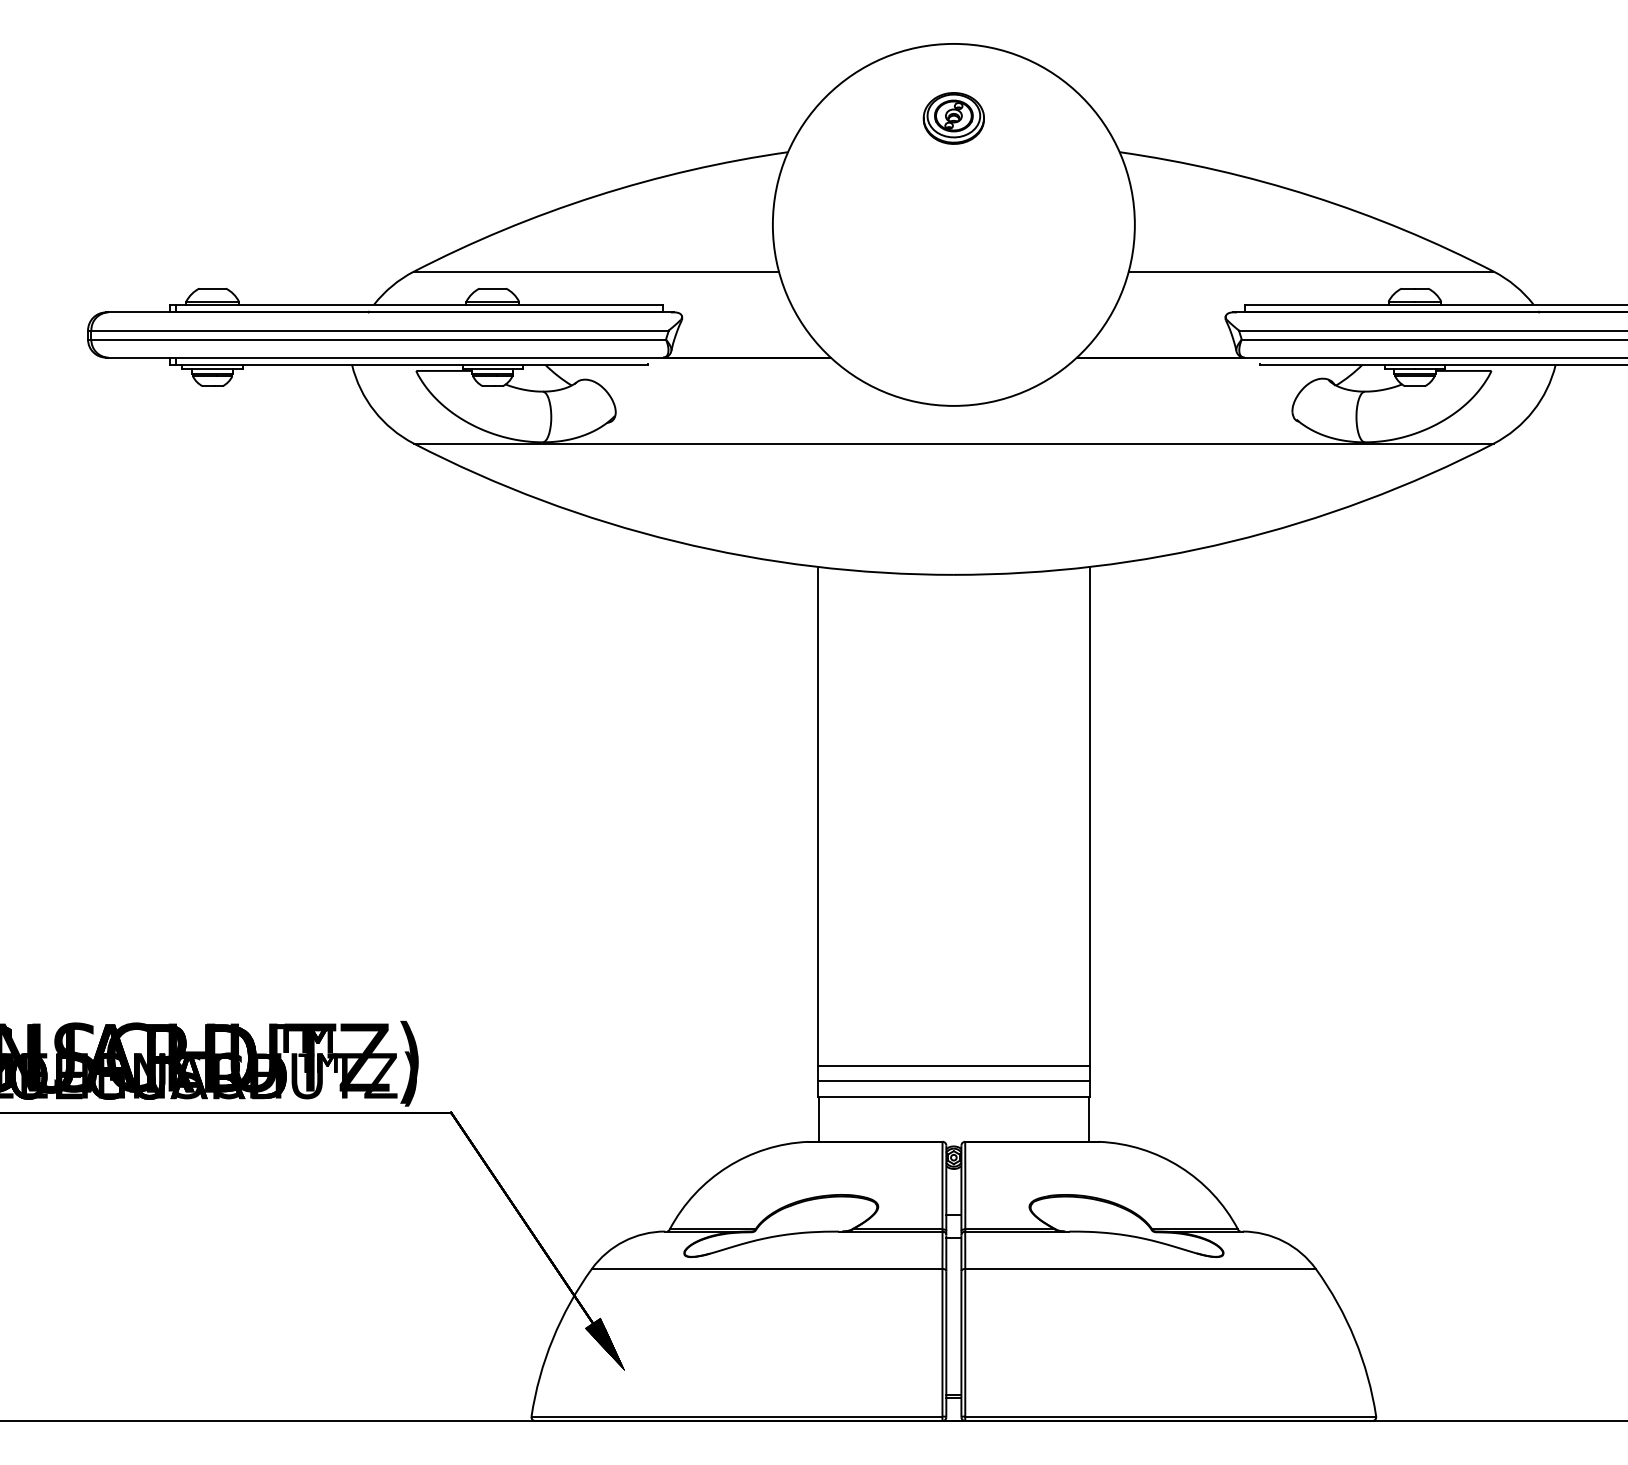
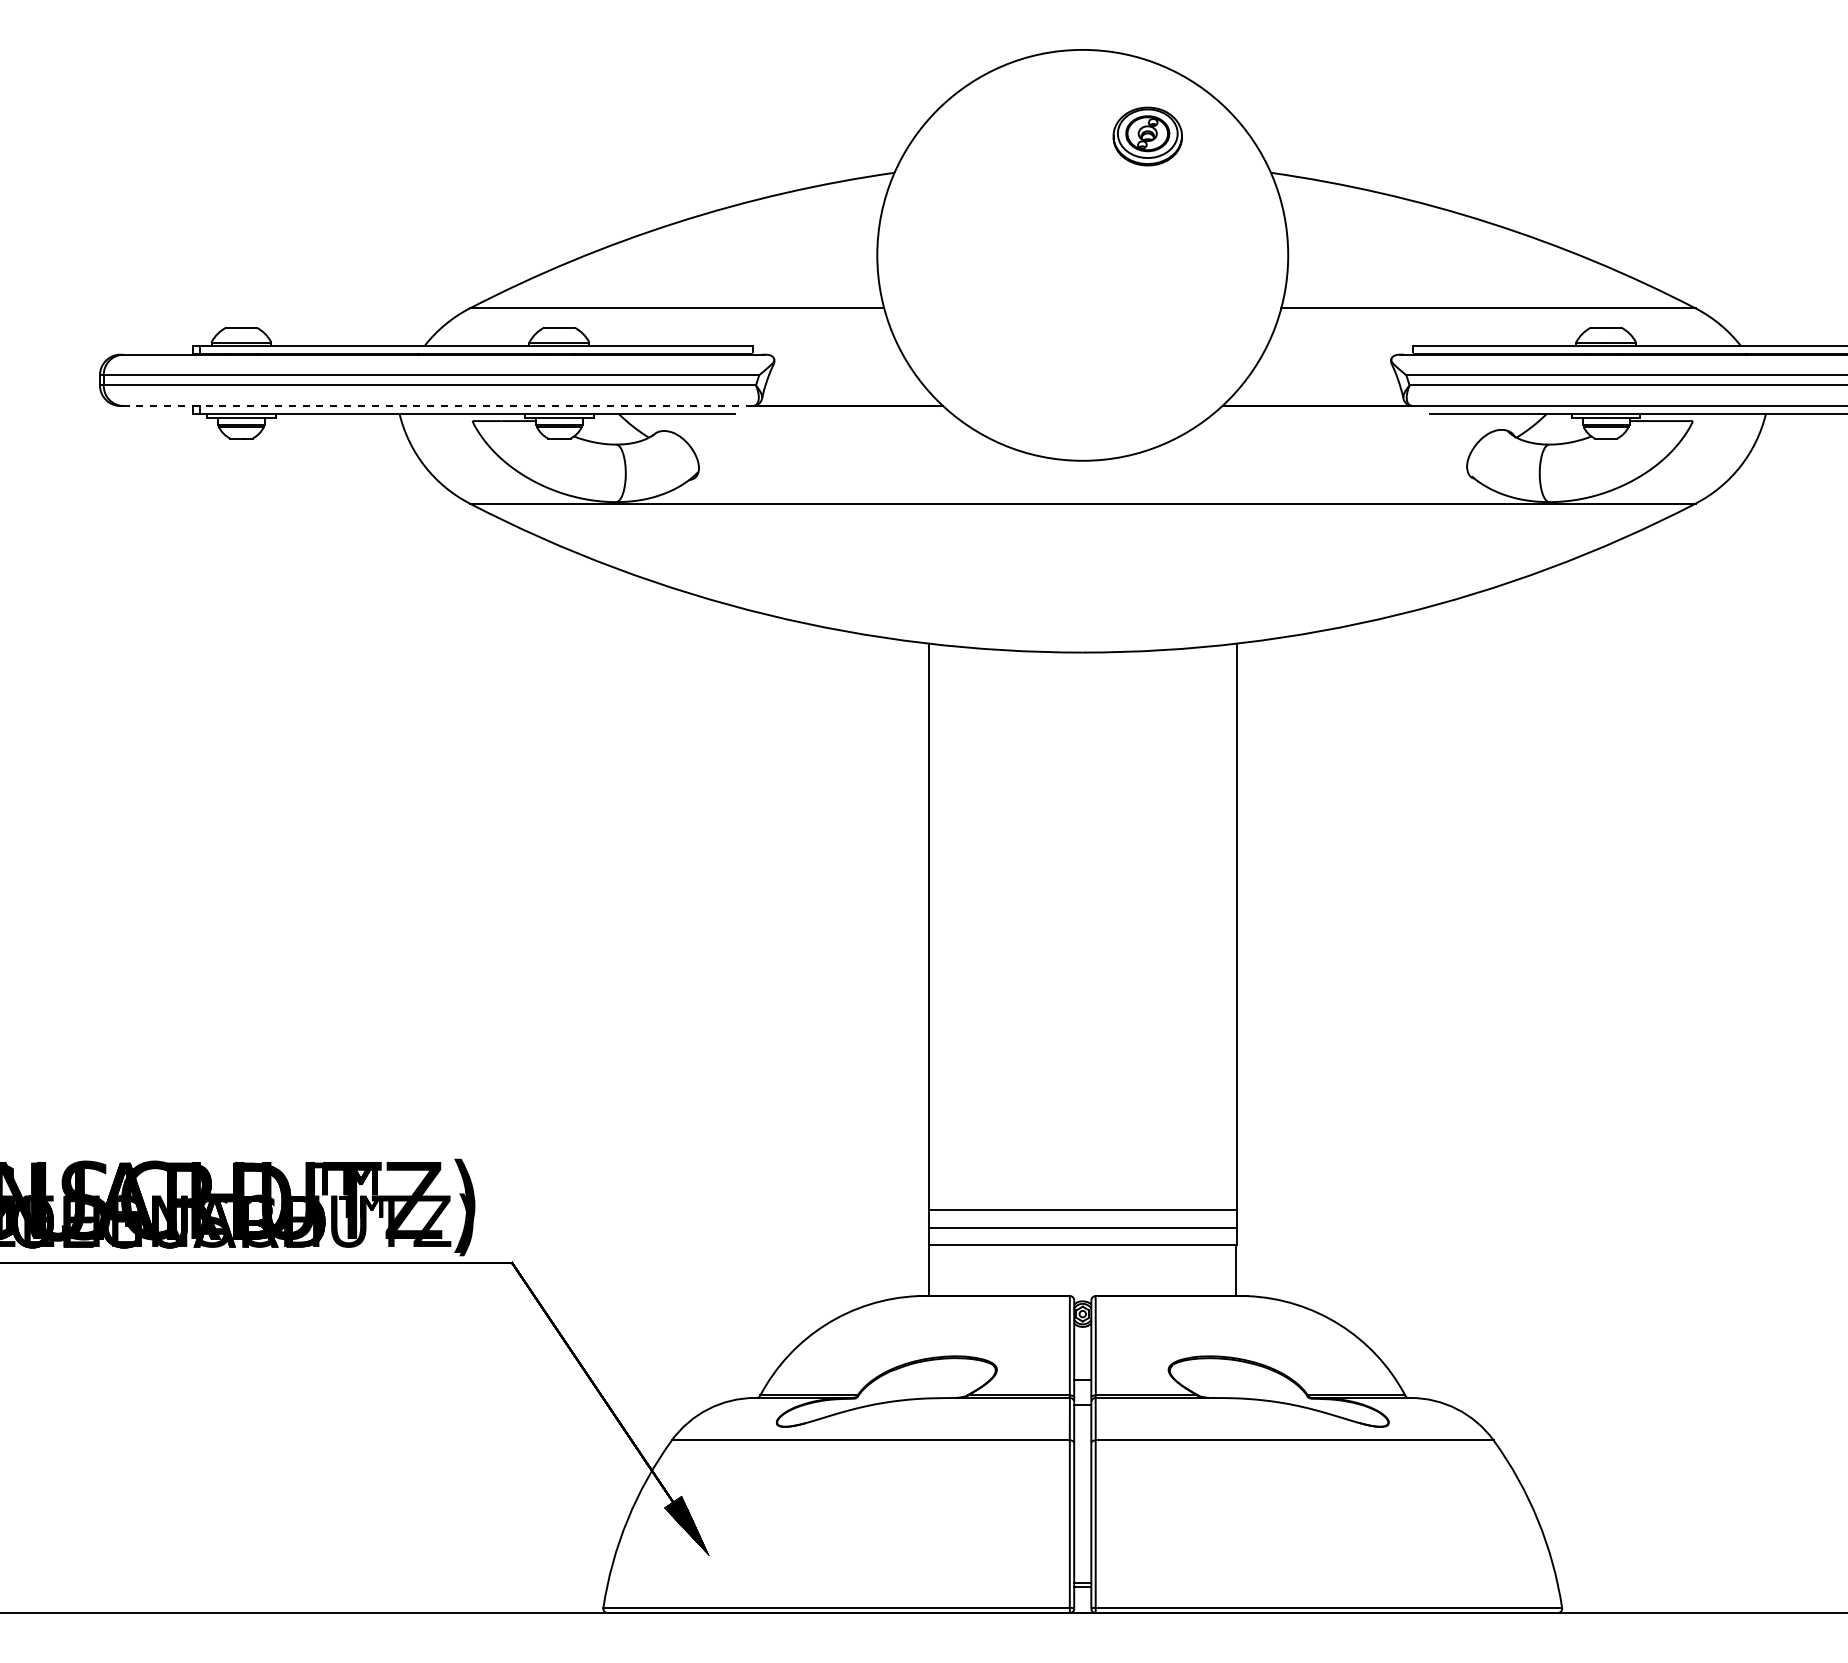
part: (953, 118) -> (1147, 136), moved
line: (385, 358) -> (437, 406), solid -> dashed

